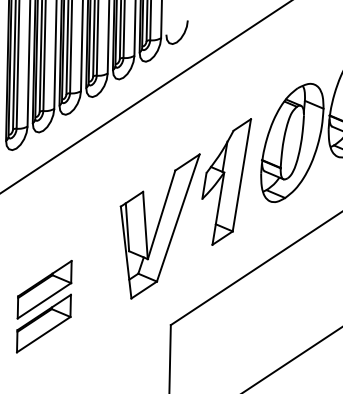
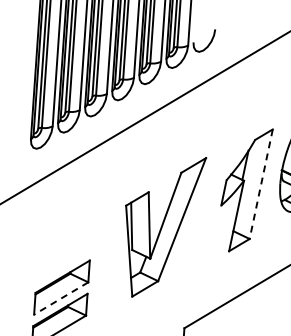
line: (241, 175) -> (260, 184), solid -> dashed
part: (159, 226) -> (163, 227), moved
line: (44, 301) -> (61, 299), solid -> dashed

